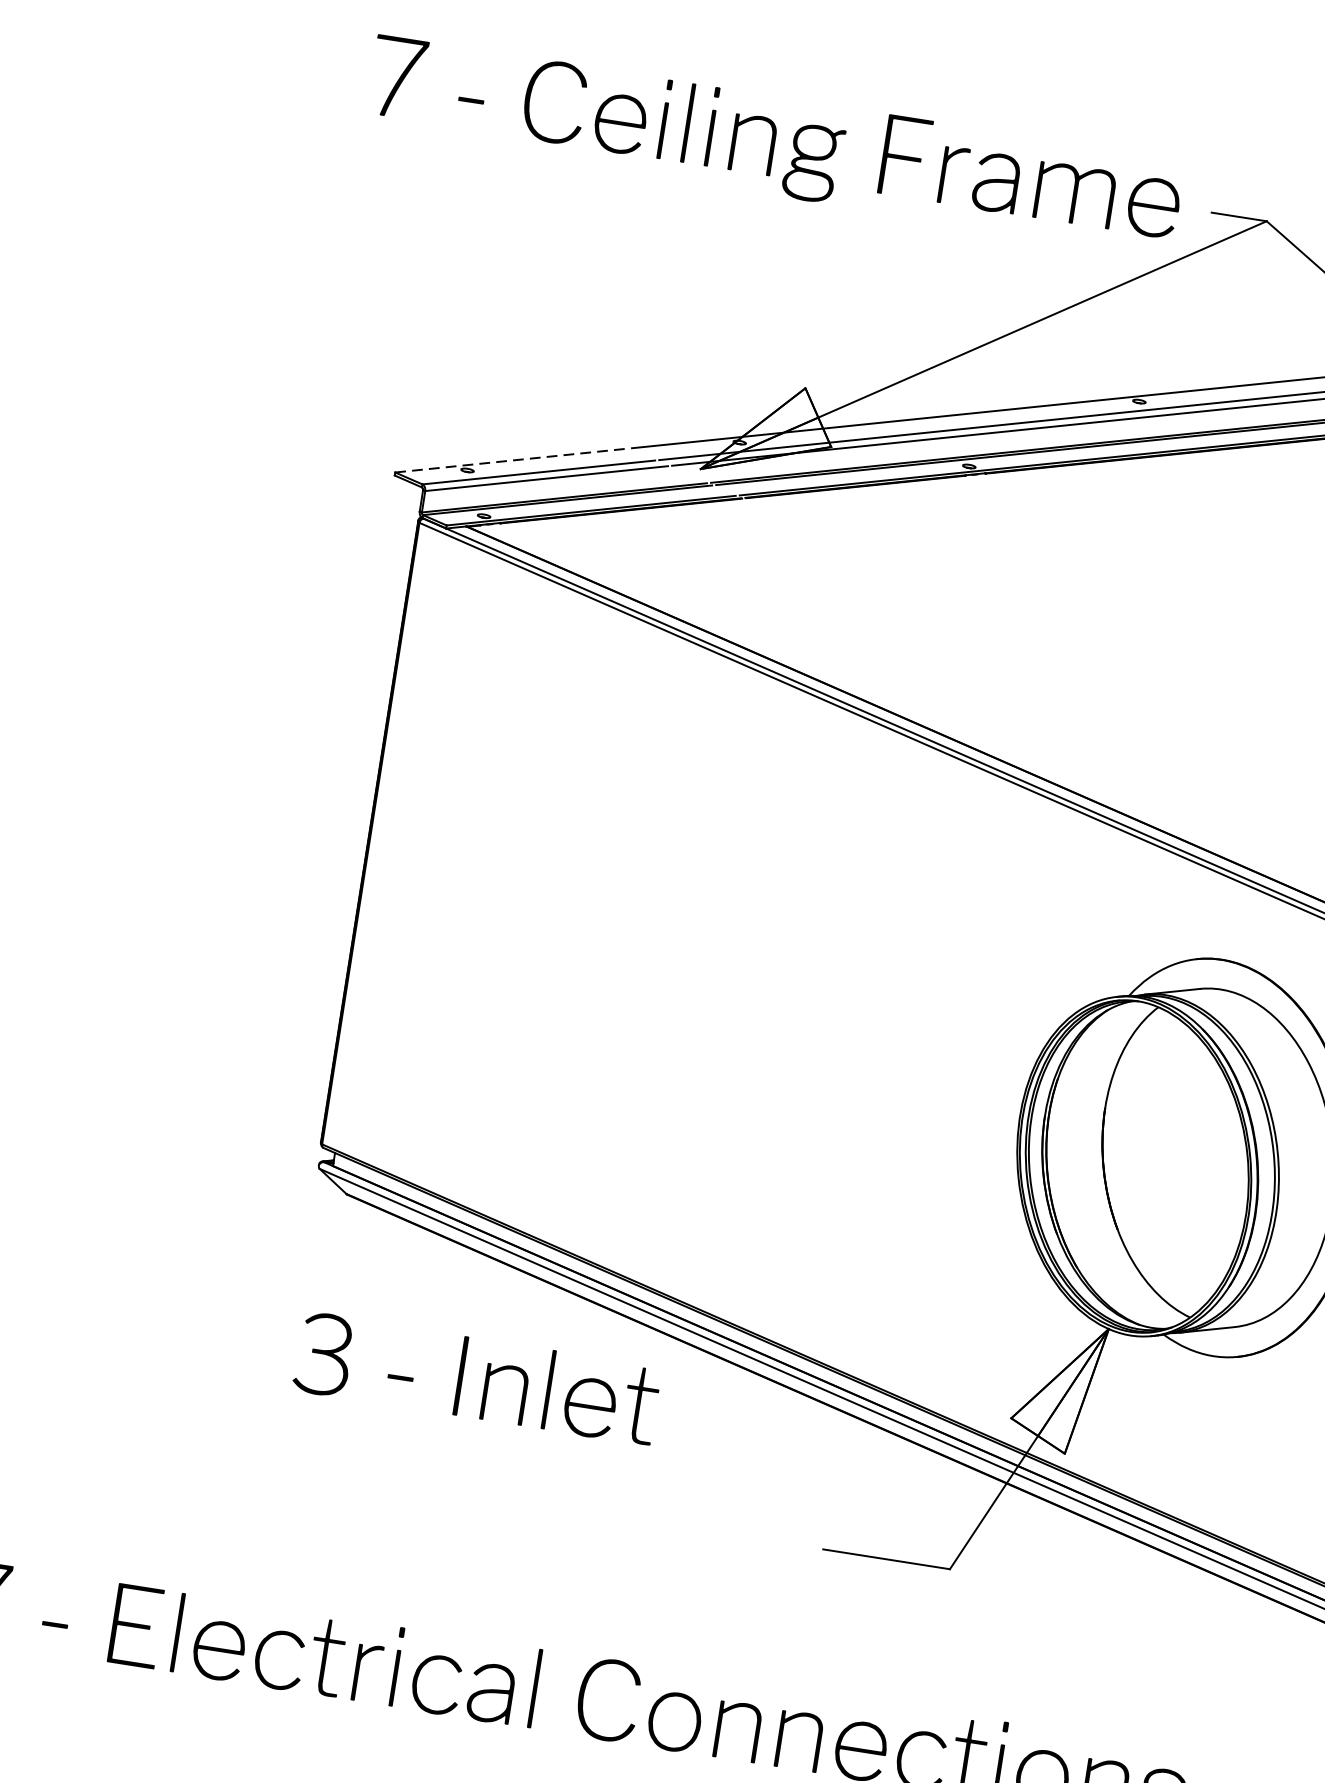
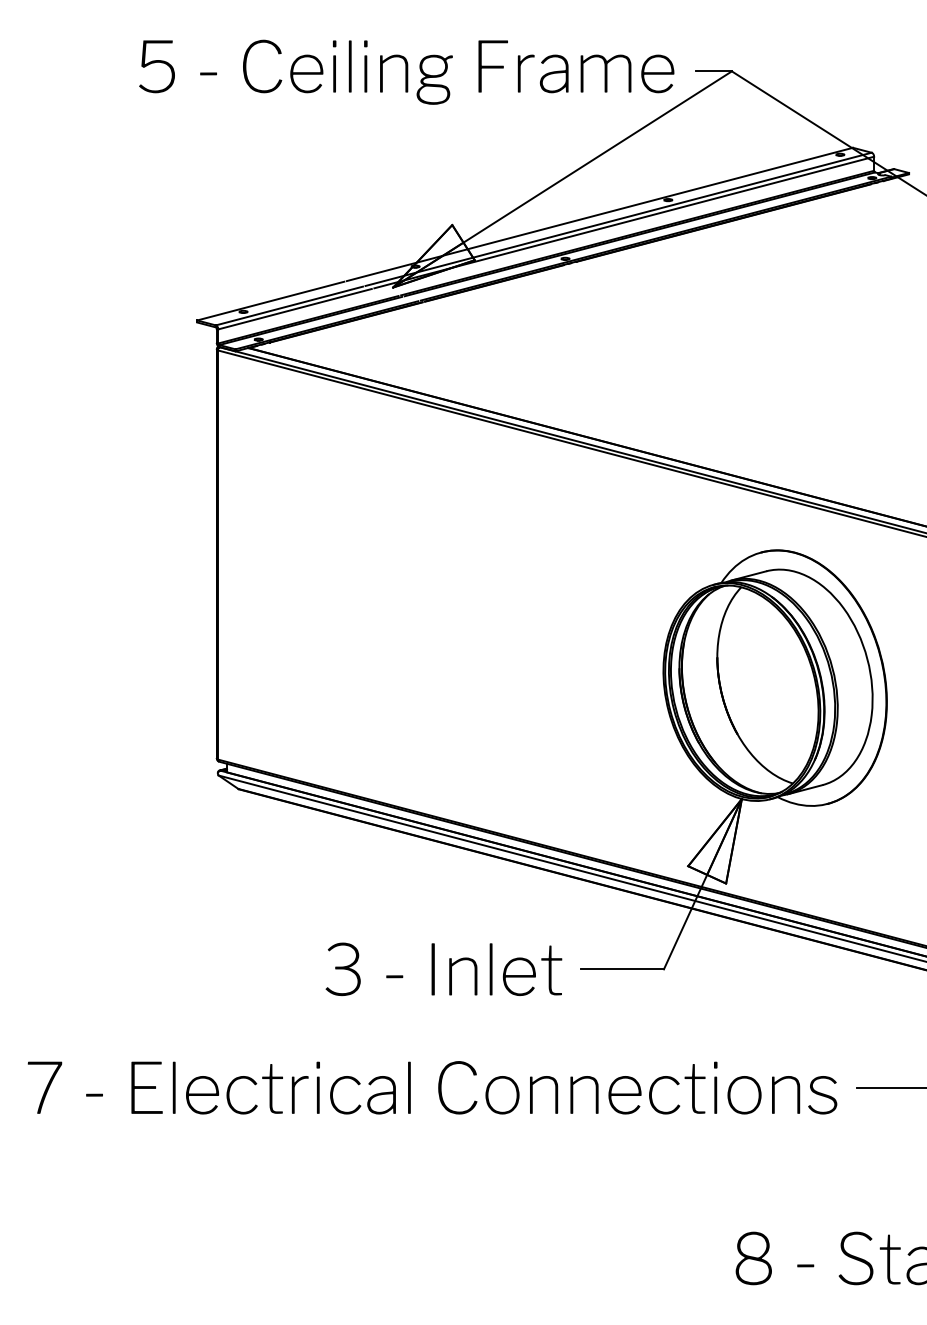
text: (395, 77) -> (157, 66), 7 -> 5
line: (512, 459) -> (271, 300), dashed -> solid
text: (476, 1378) -> (443, 969), moved

